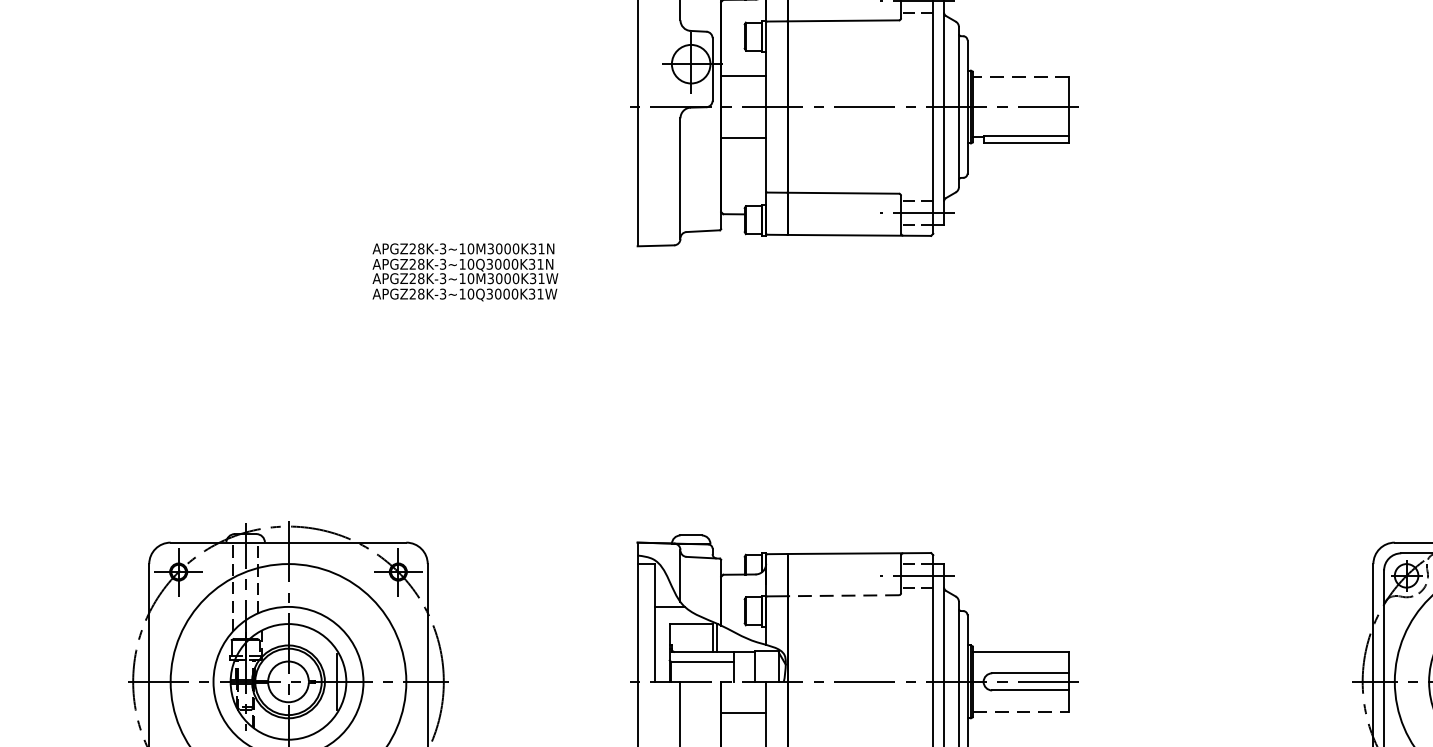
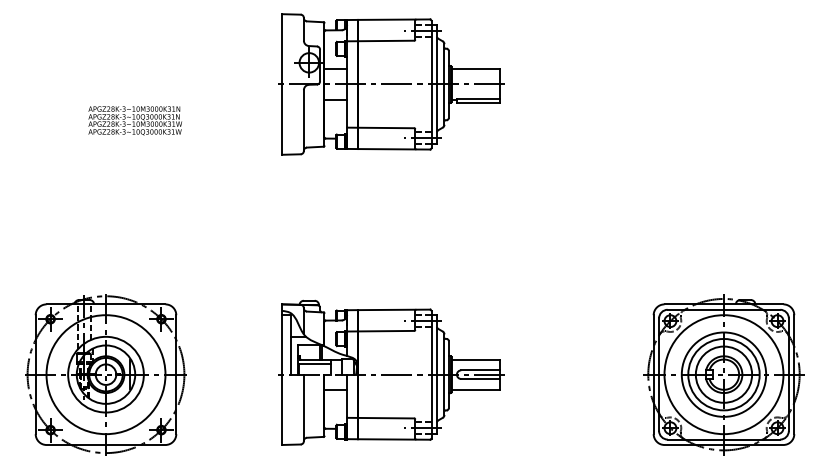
line: (1020, 77) -> (475, 69), dashed -> solid
text: (463, 271) -> (134, 120), moved
line: (842, 596) -> (385, 331), dashed -> solid
line: (1022, 711) -> (476, 389), dashed -> solid

